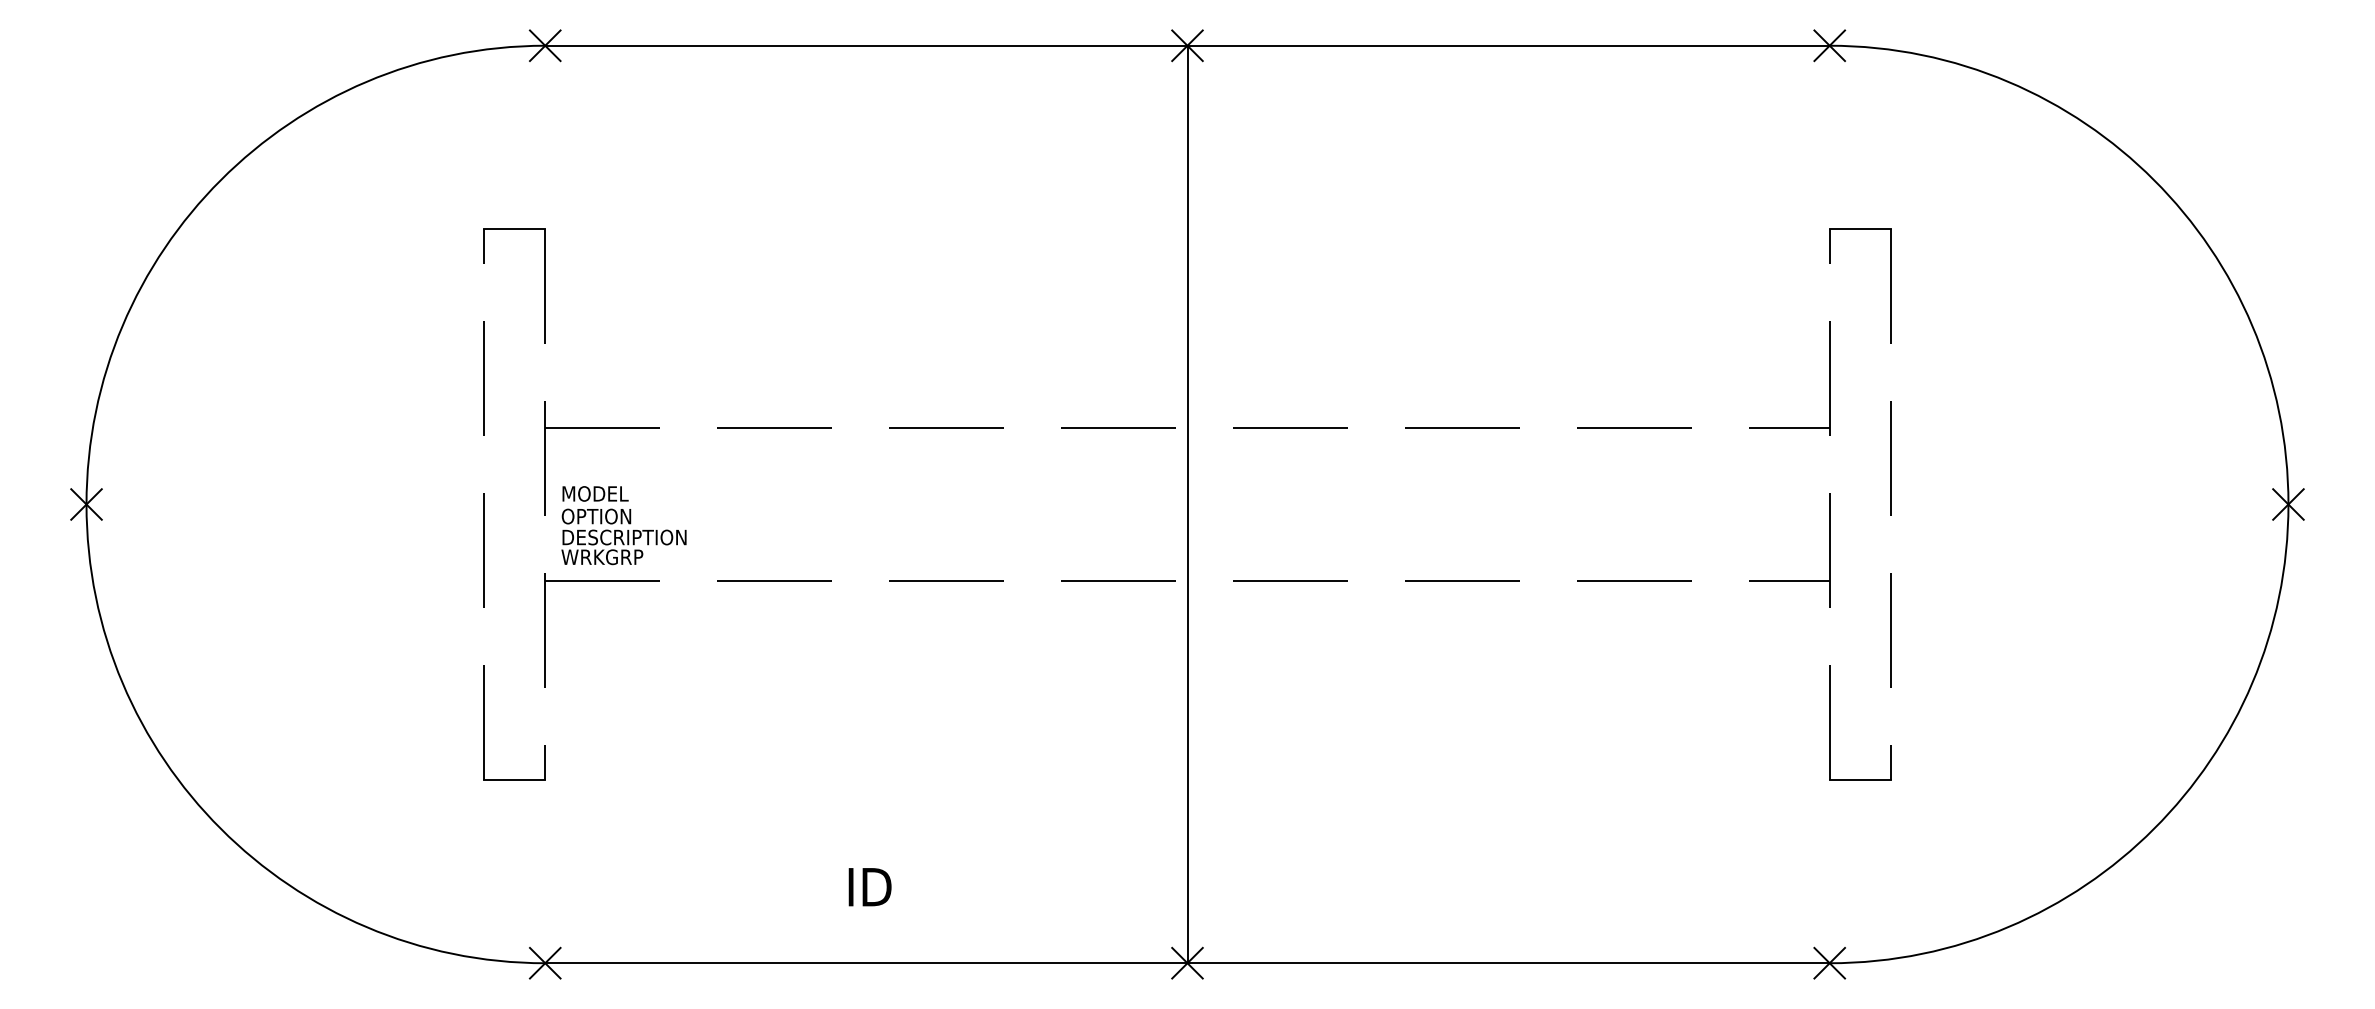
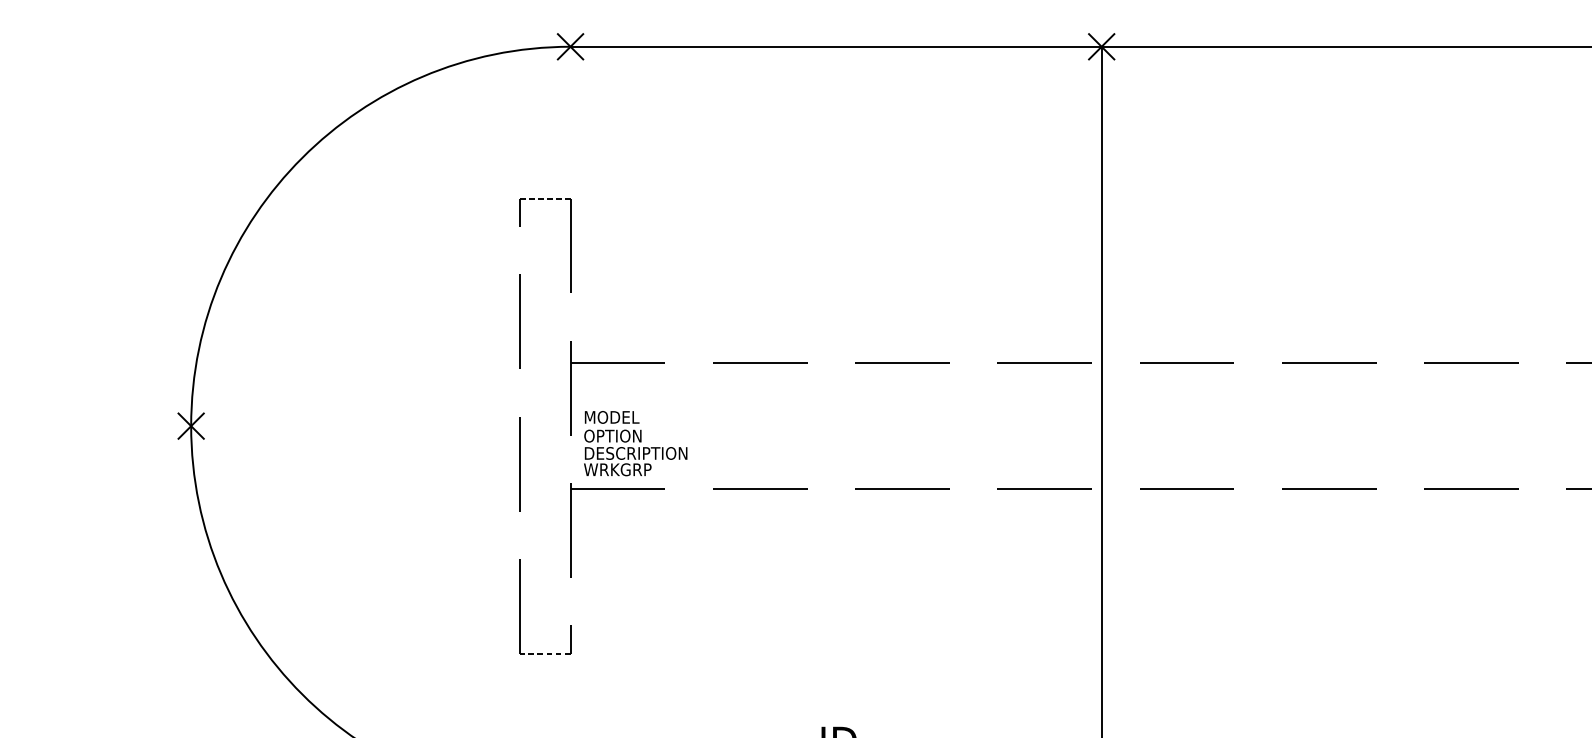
line: (514, 229) -> (545, 198), solid -> dashed
line: (514, 779) -> (545, 653), solid -> dashed

